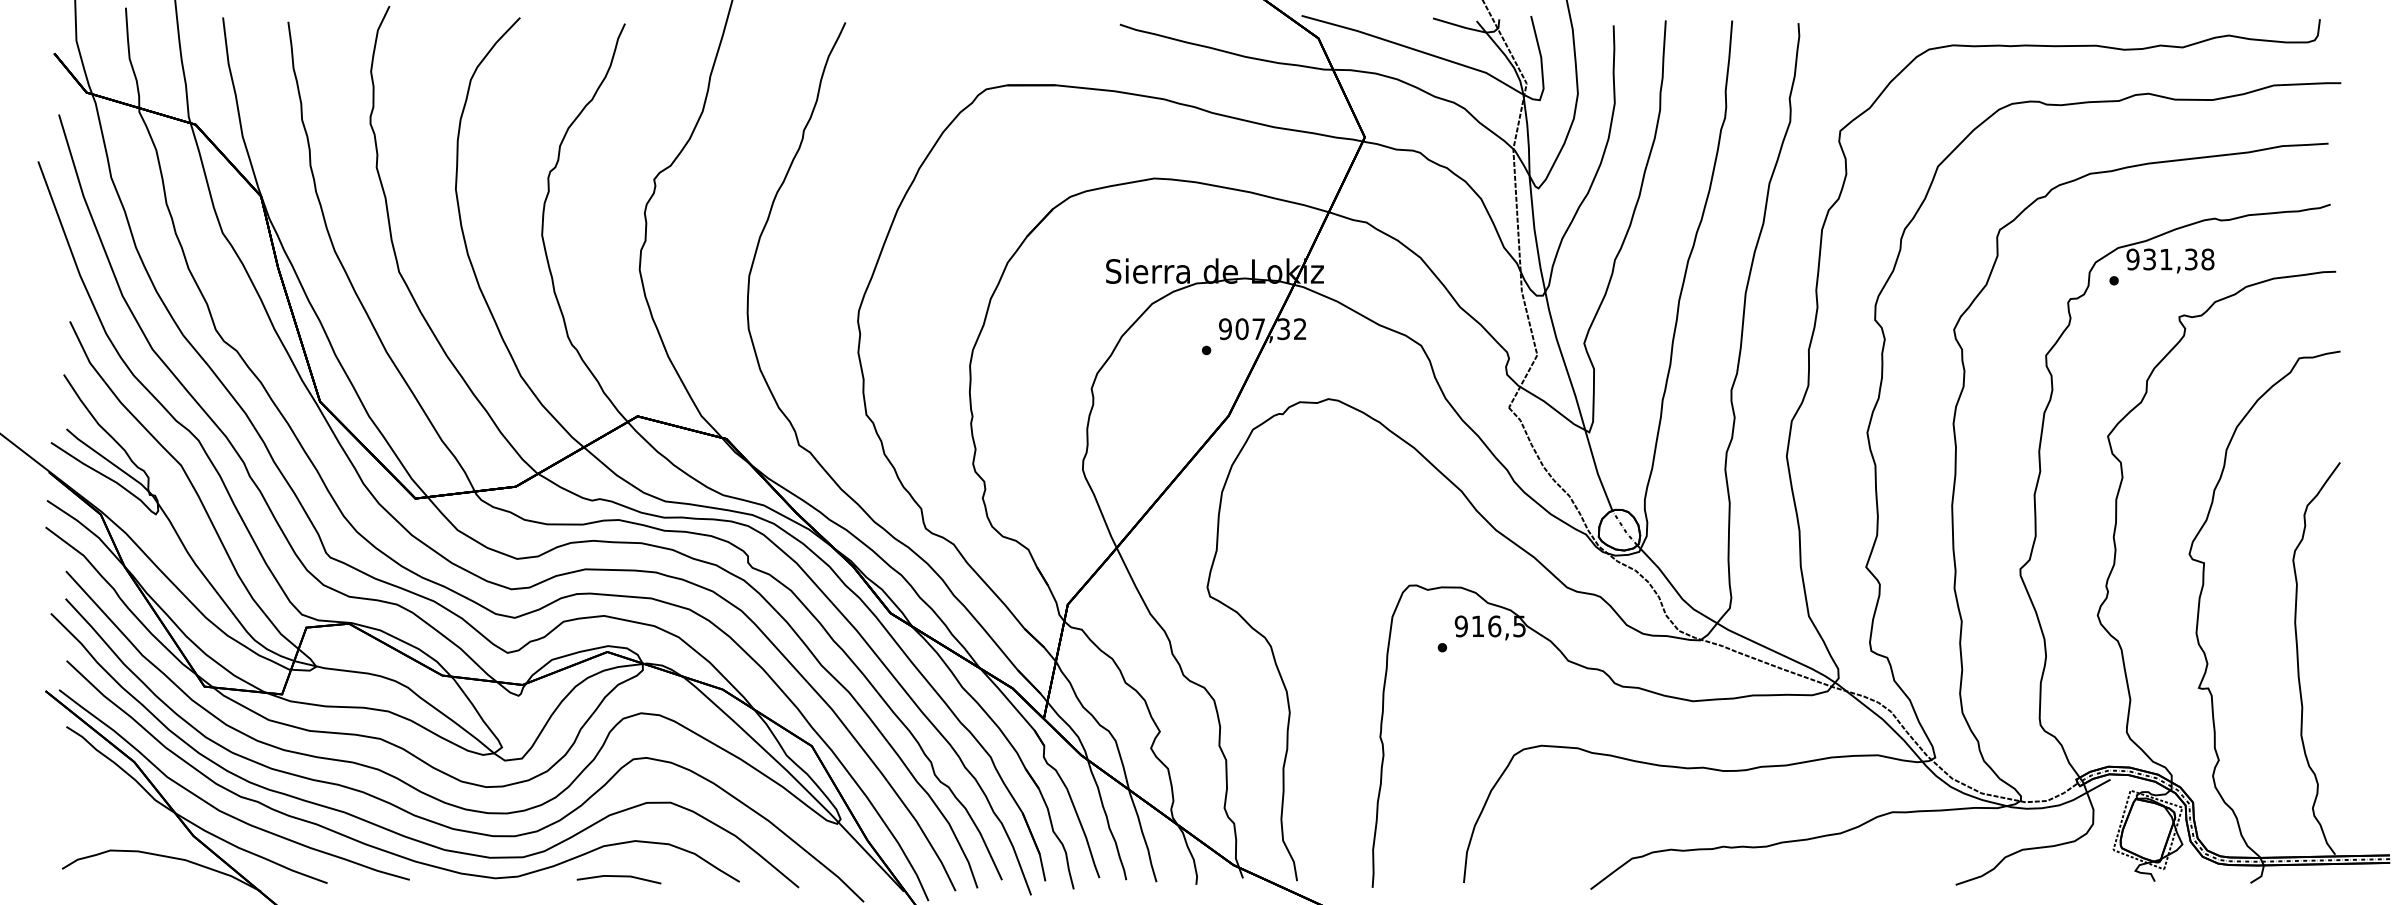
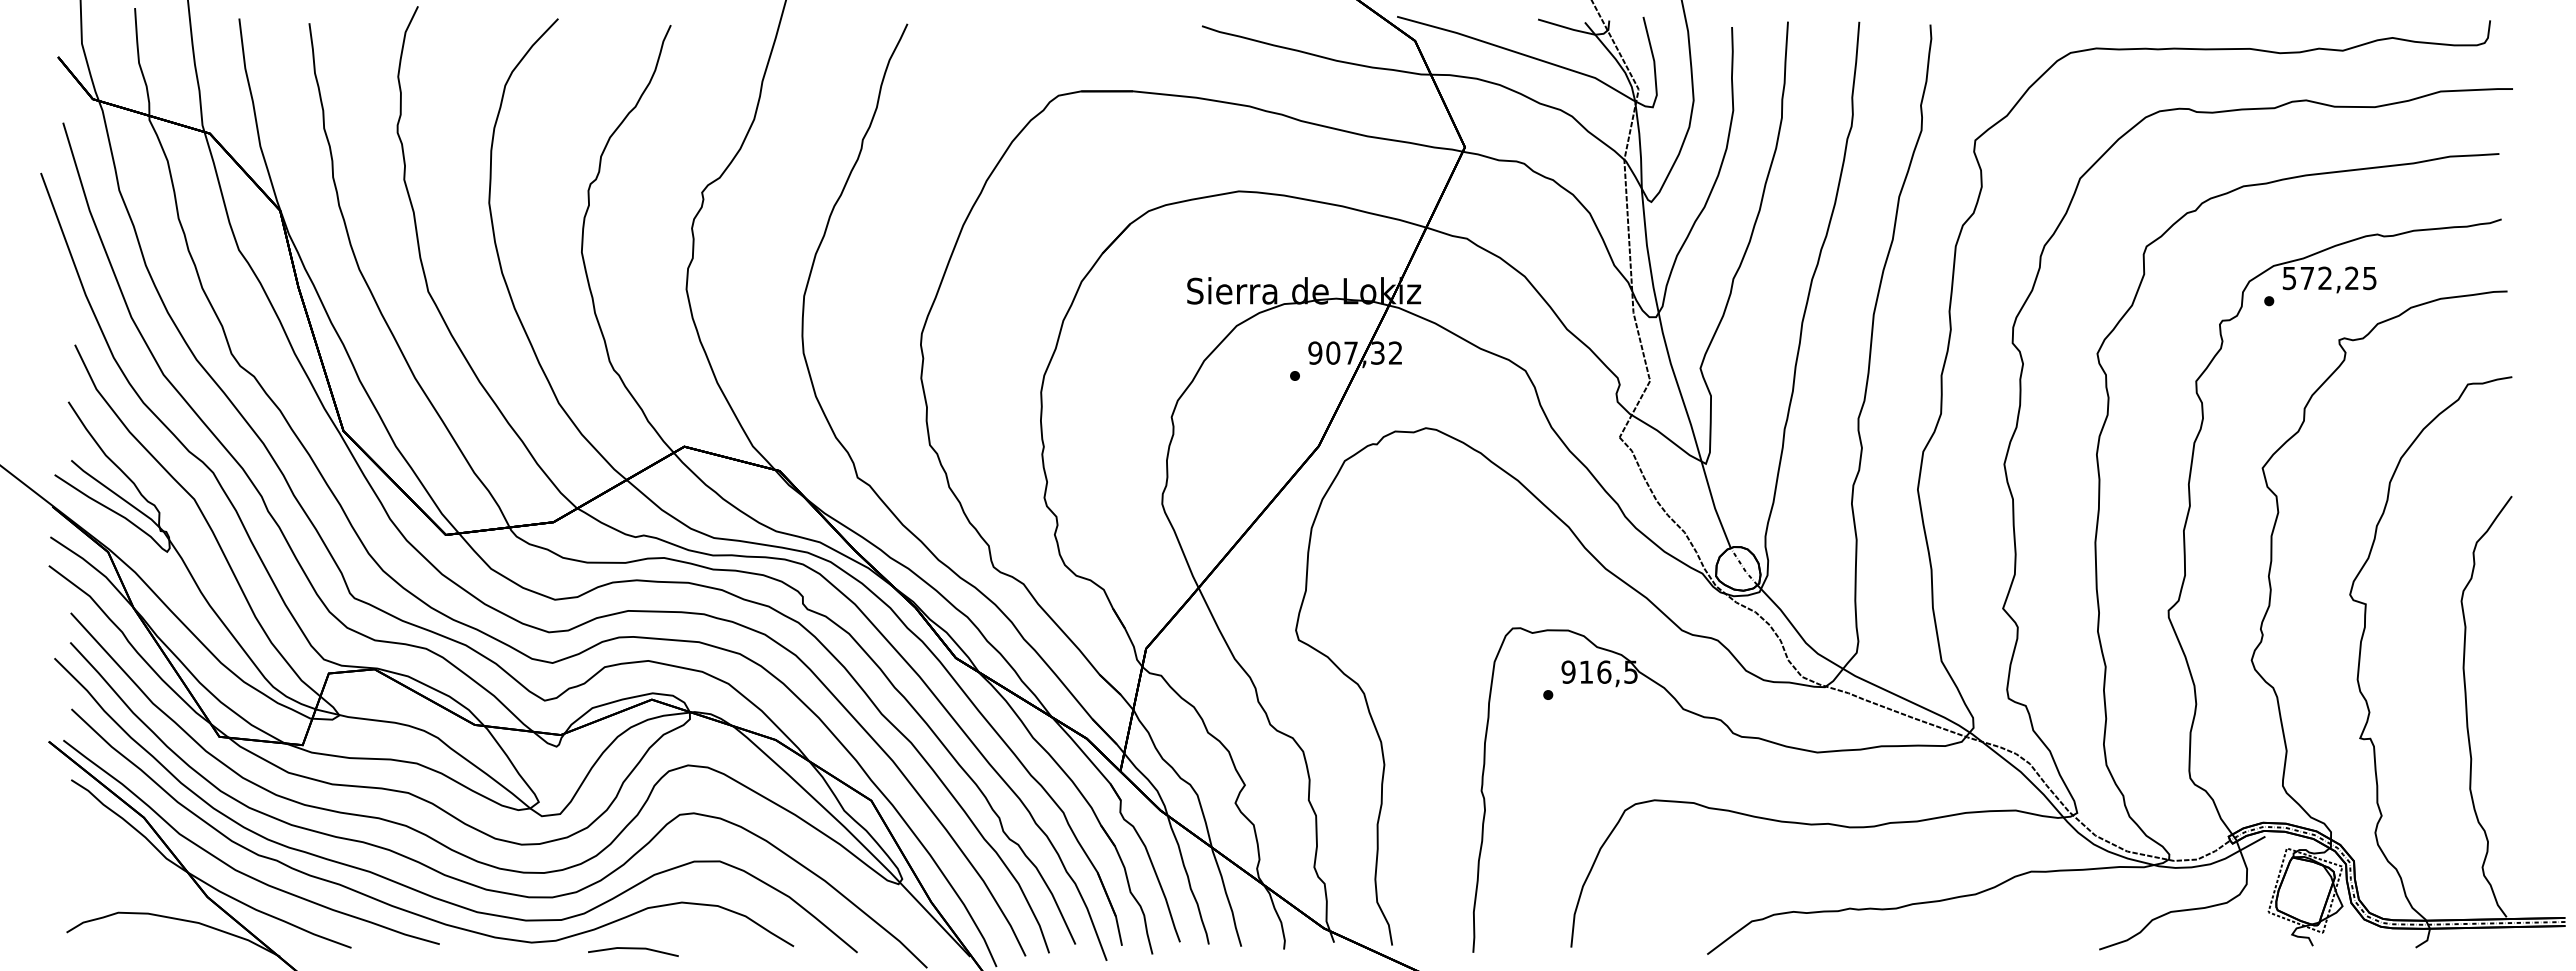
text: (2170, 259) -> (2329, 278), 931,38 -> 572,25
line: (619, 877) -> (633, 949), moved

